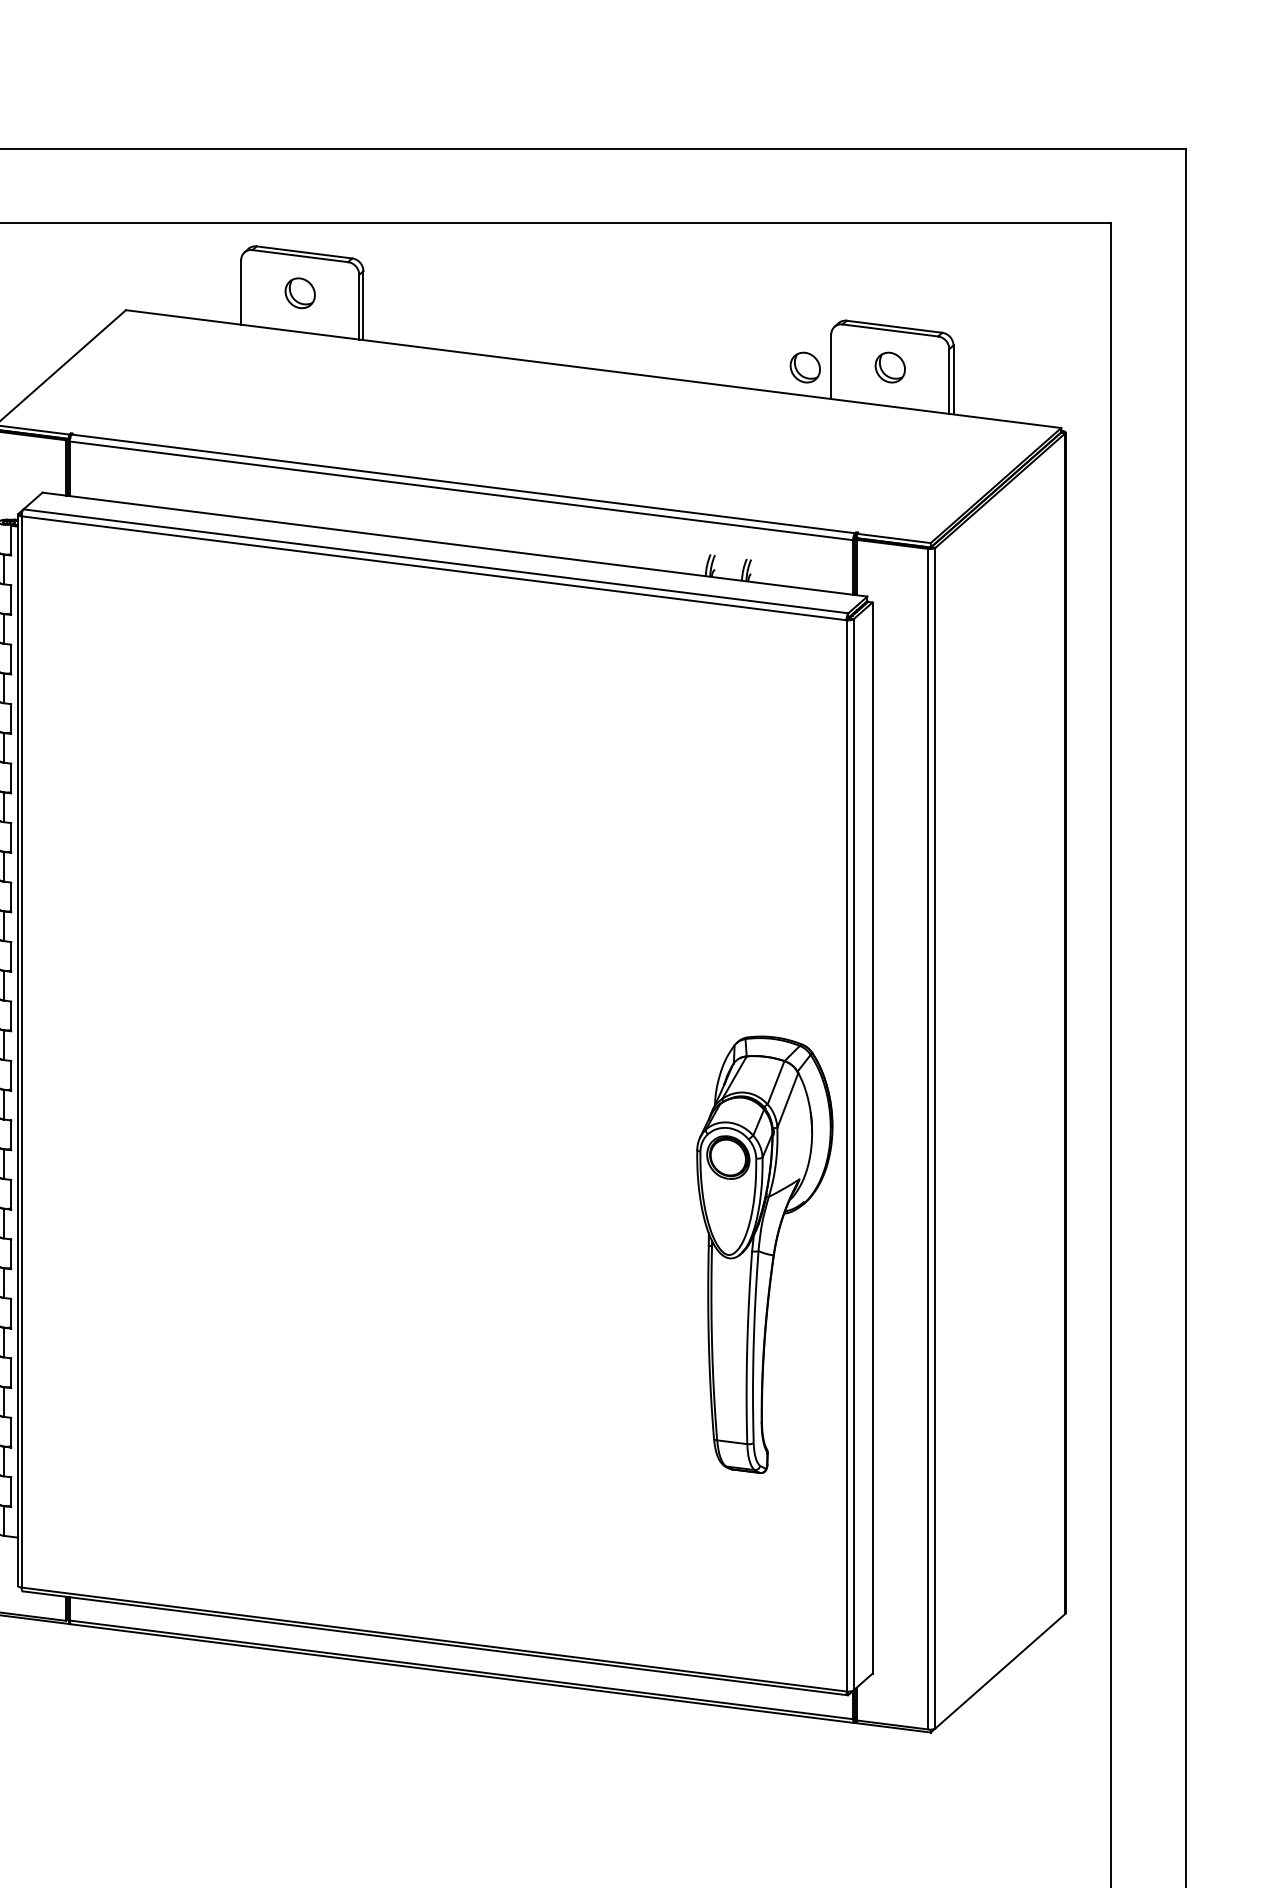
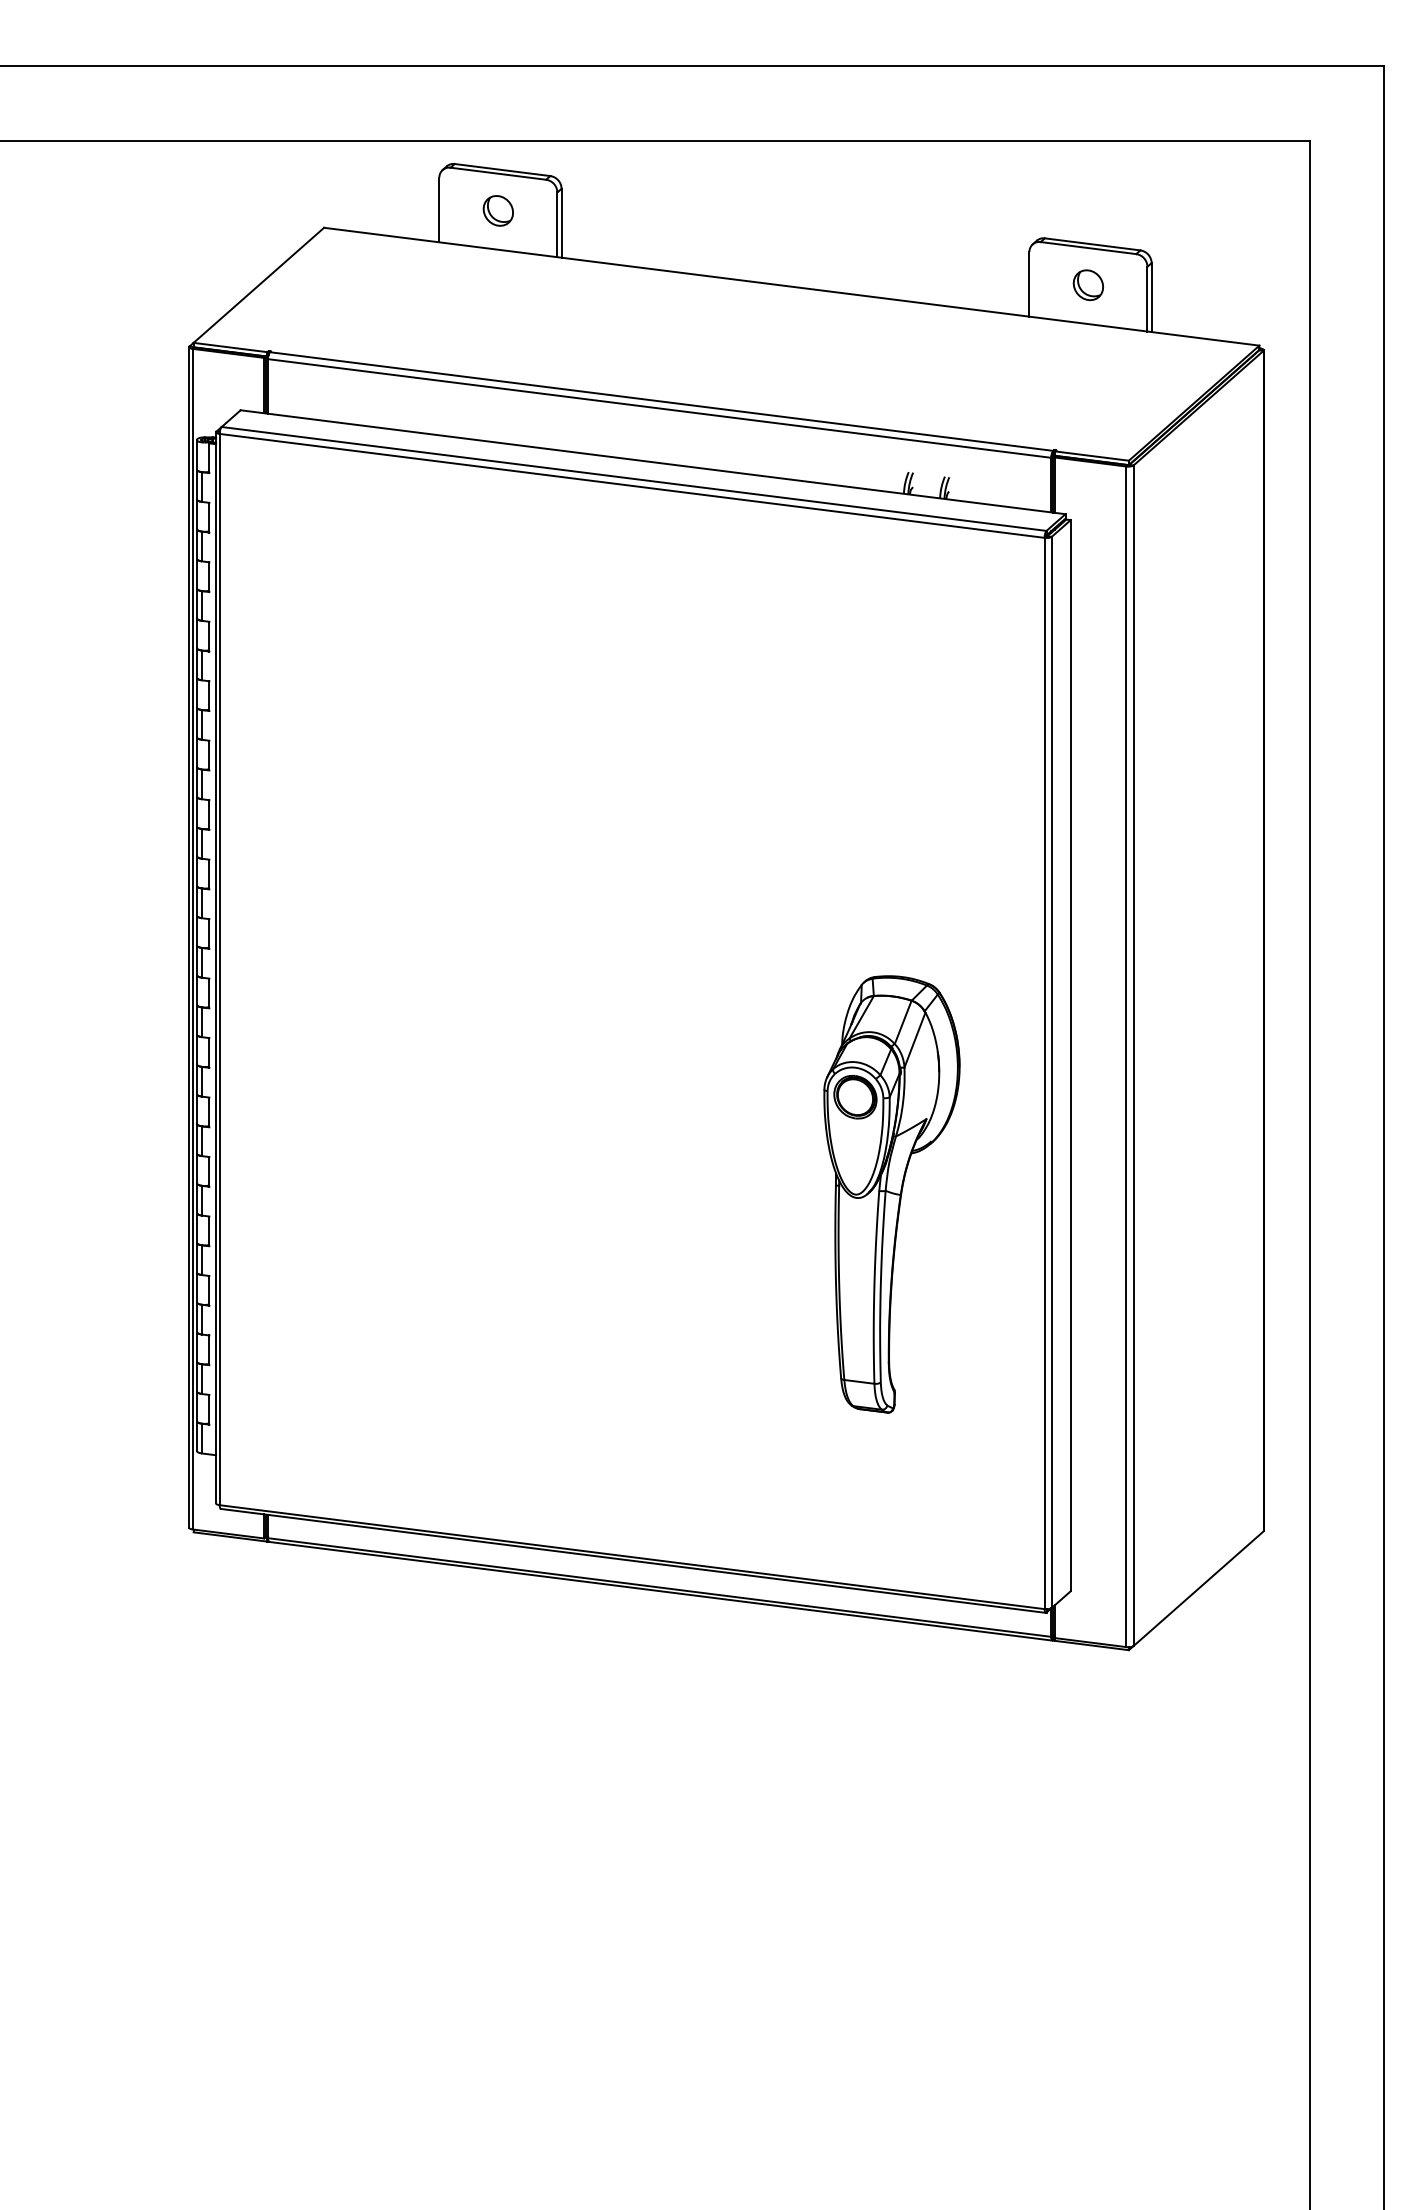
part: (804, 367) -> (1002, 285), removed
part: (764, 1254) -> (891, 1194), moved

